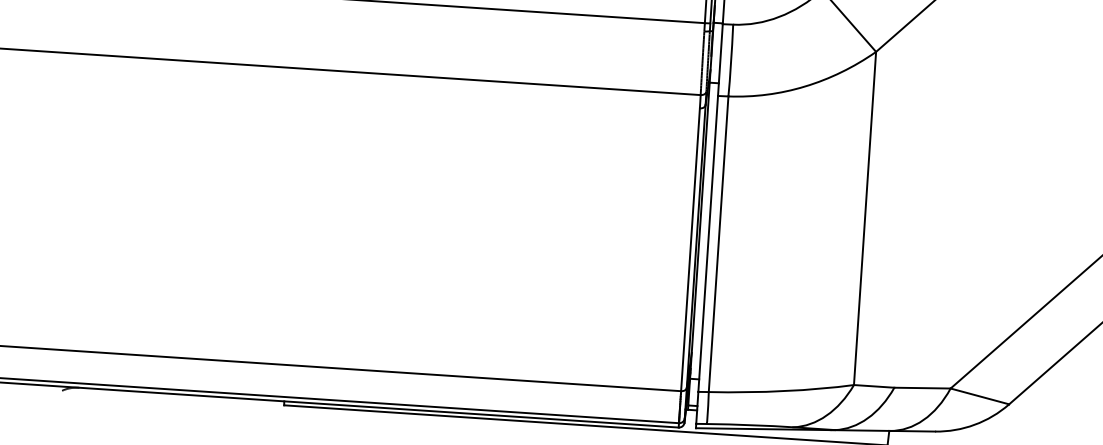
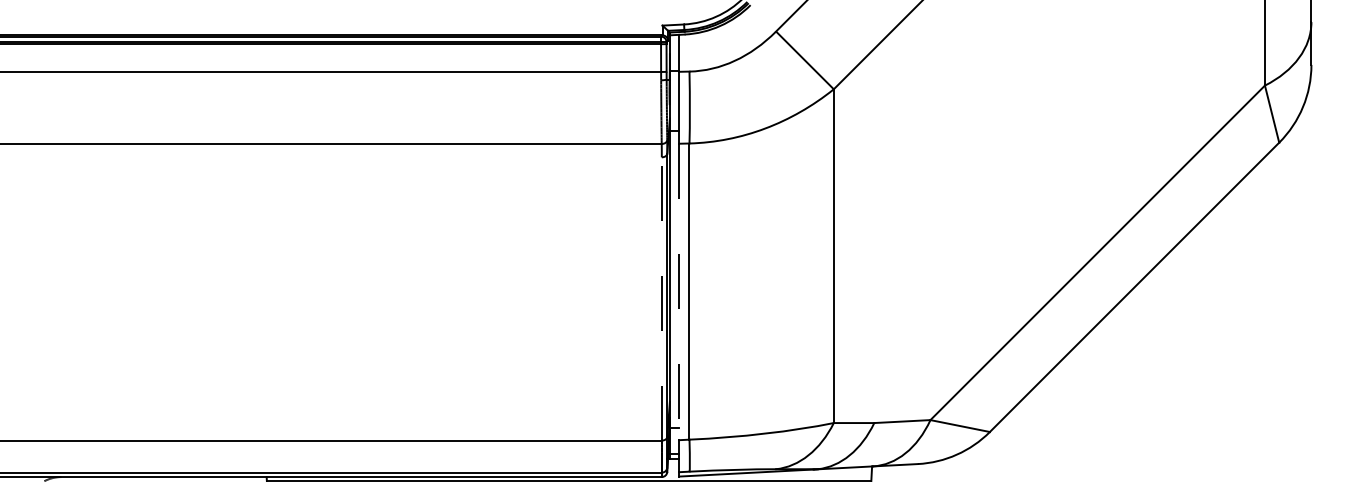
line: (708, 244) -> (679, 292), solid -> dashed
line: (690, 249) -> (661, 298), solid -> dashed

